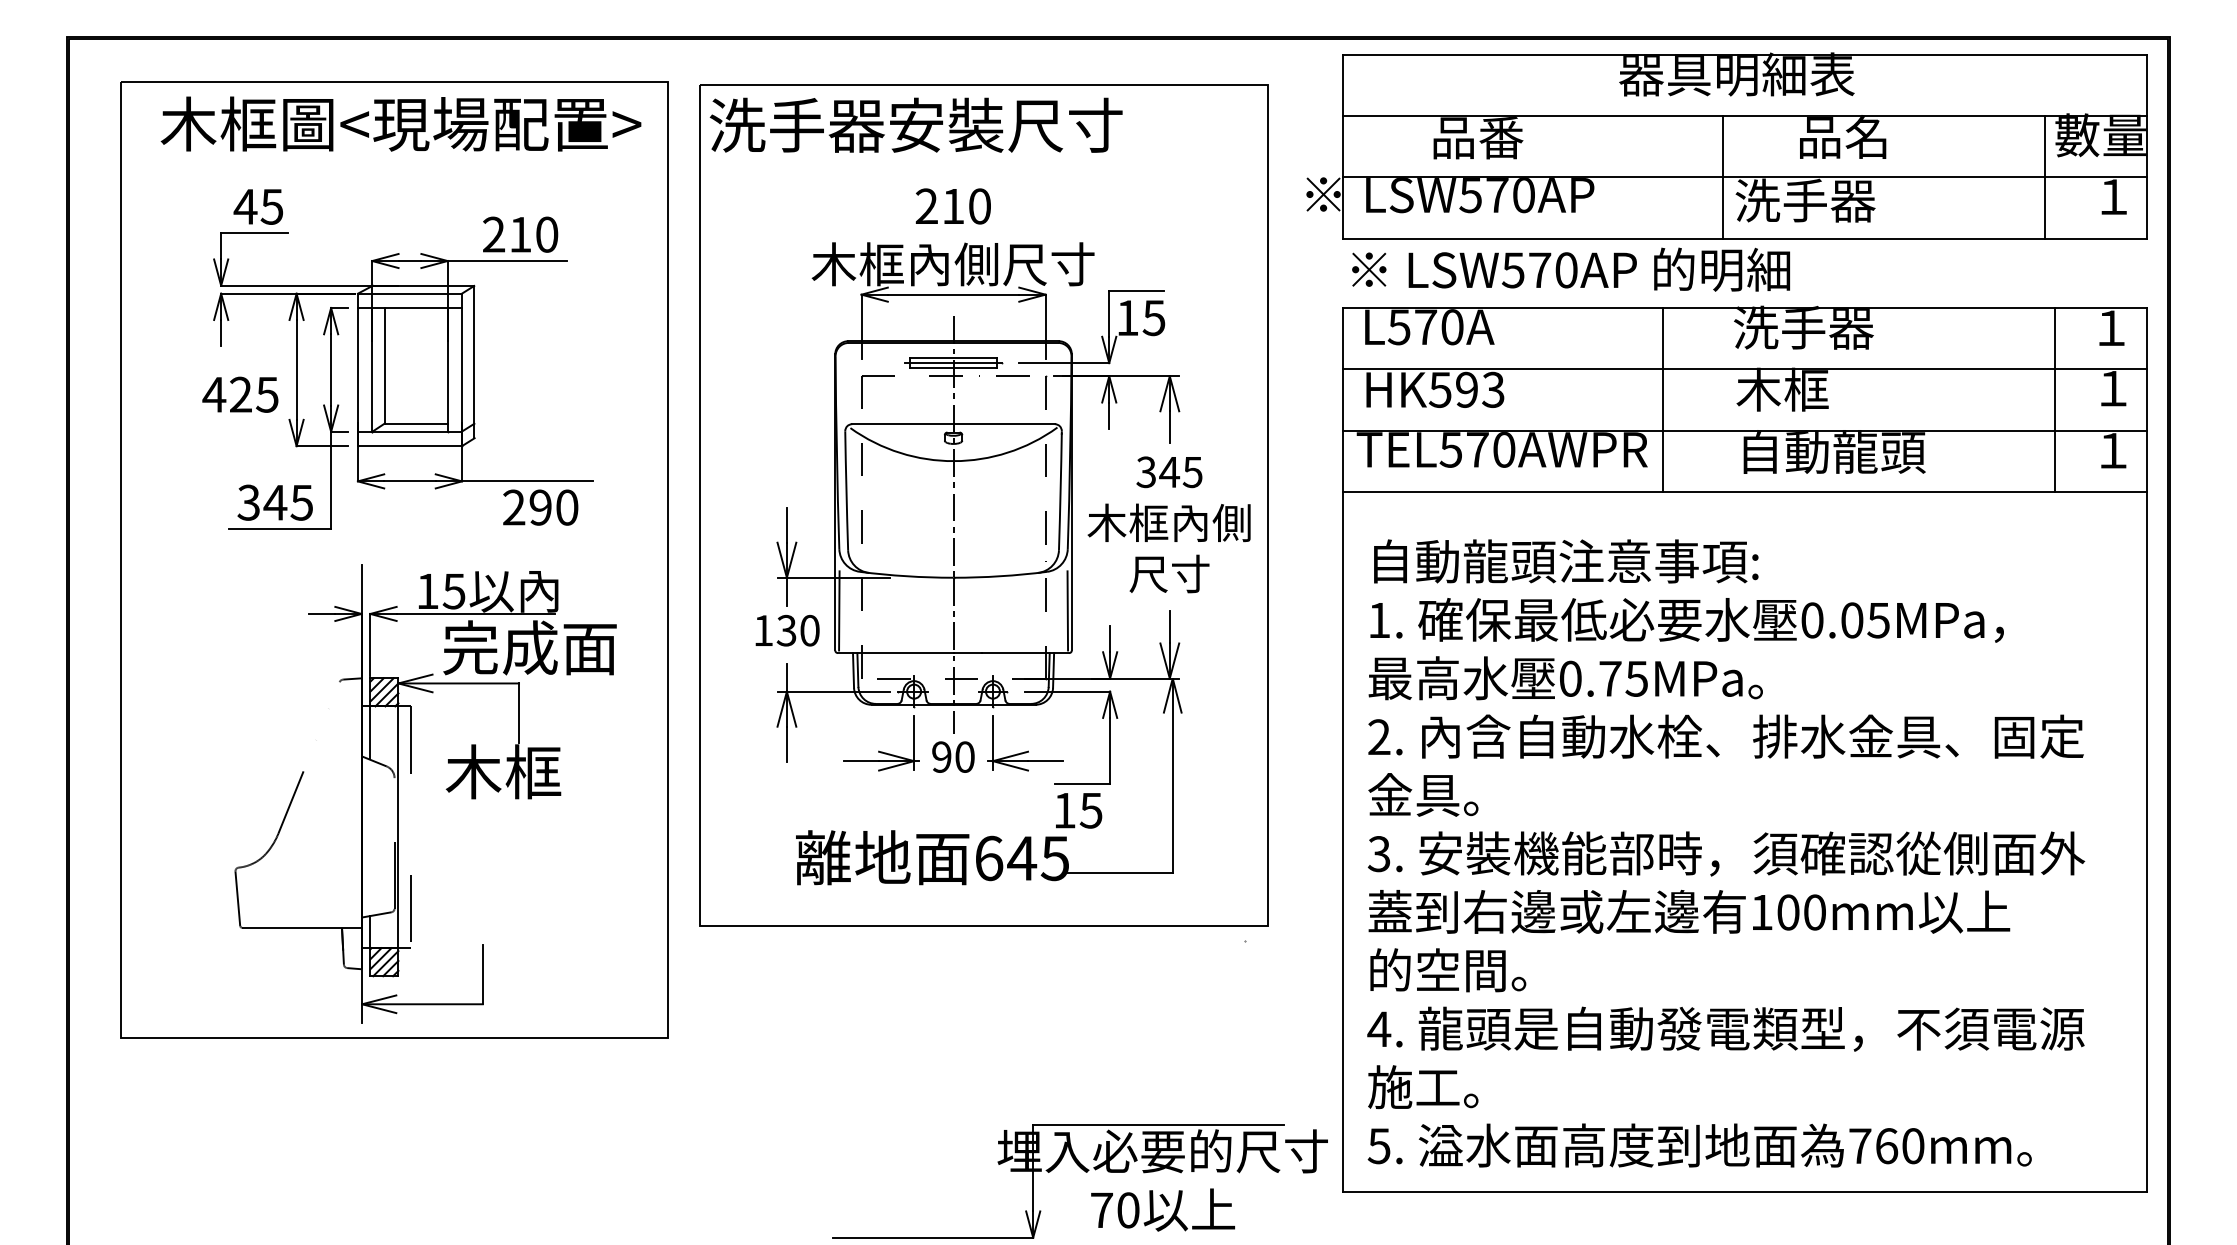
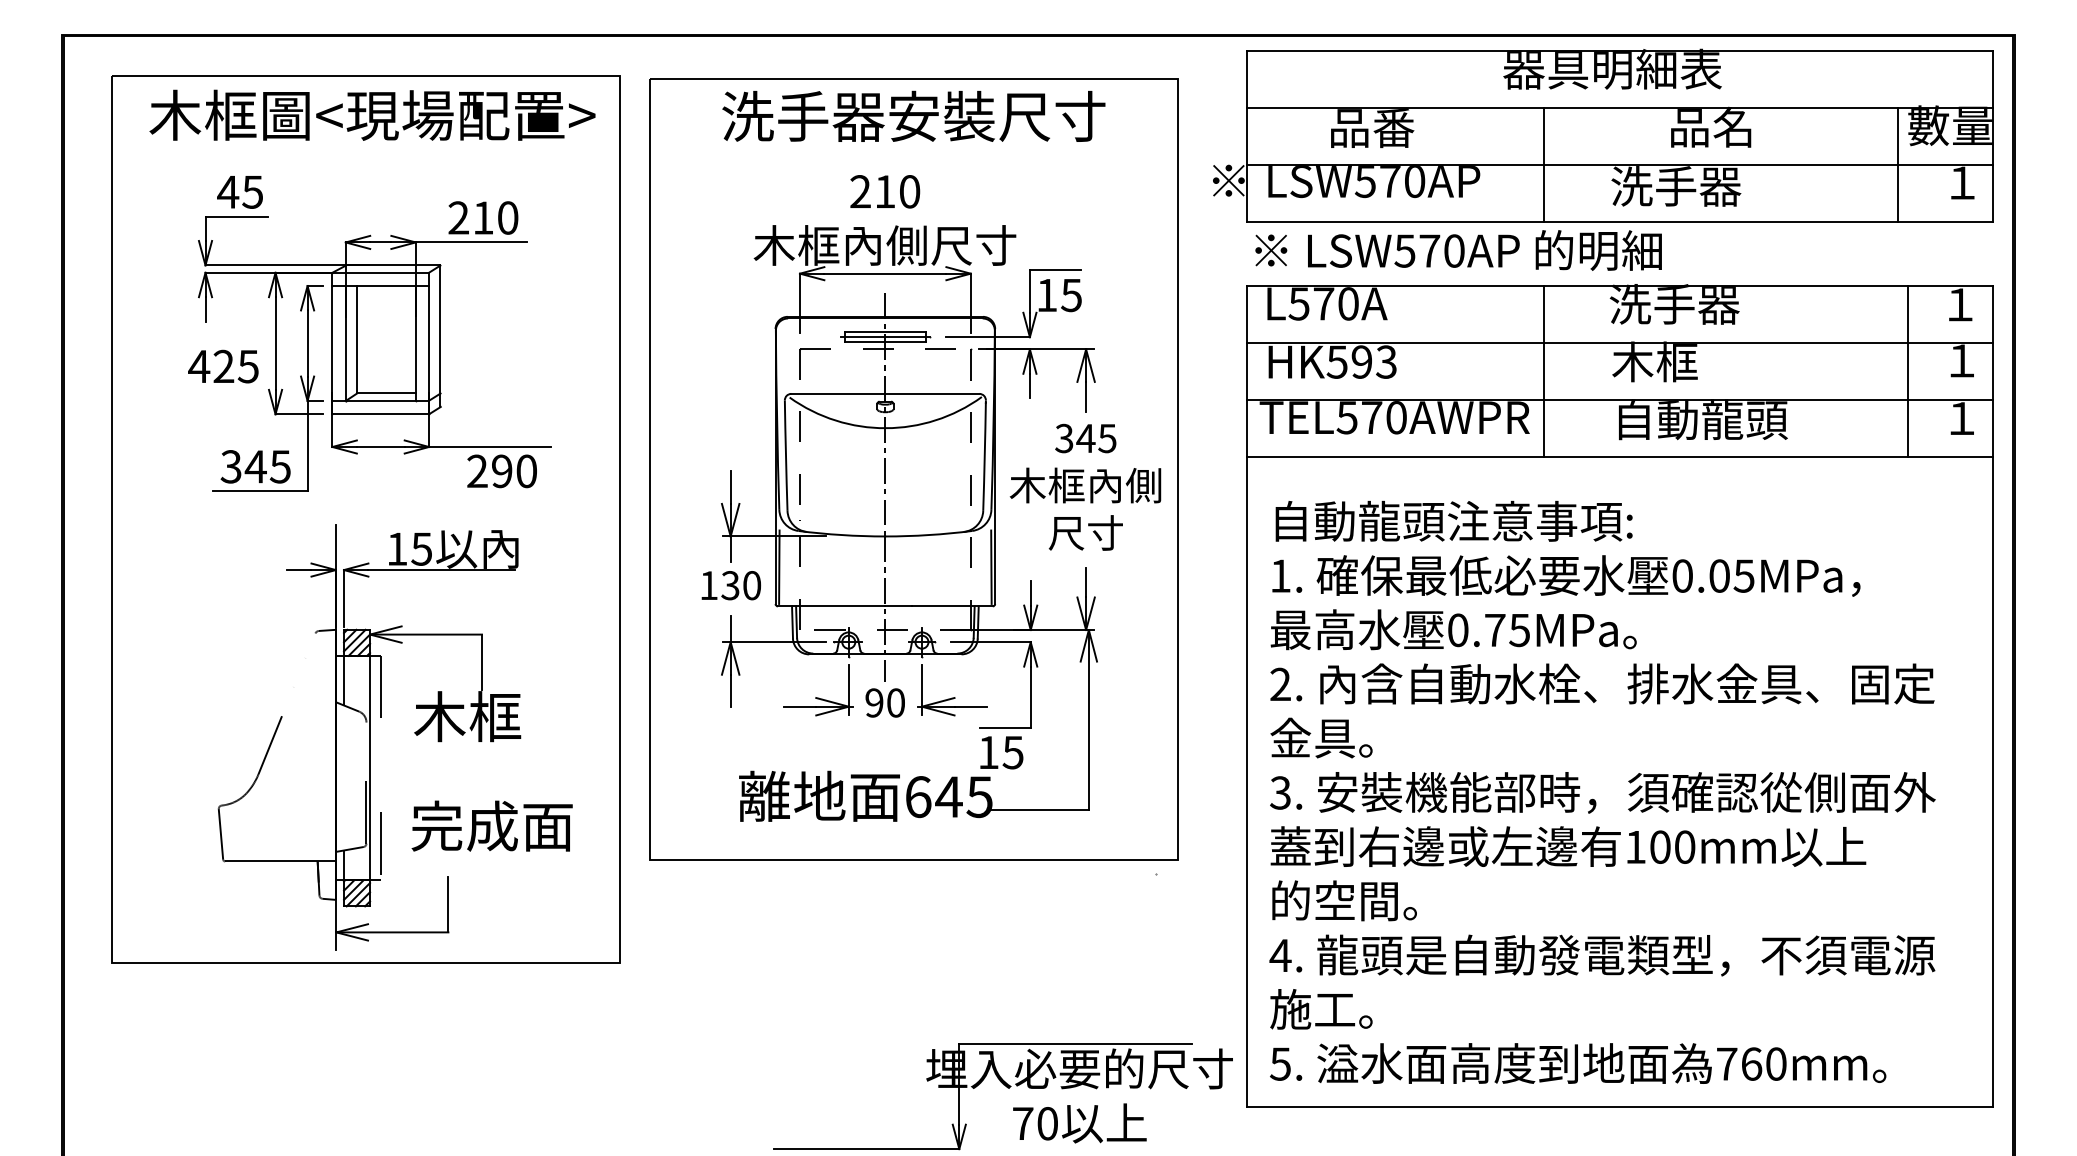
text: (915, 124) -> (913, 115), moved
line: (1723, 177) -> (1544, 164), moved
text: (529, 647) -> (491, 825), moved

